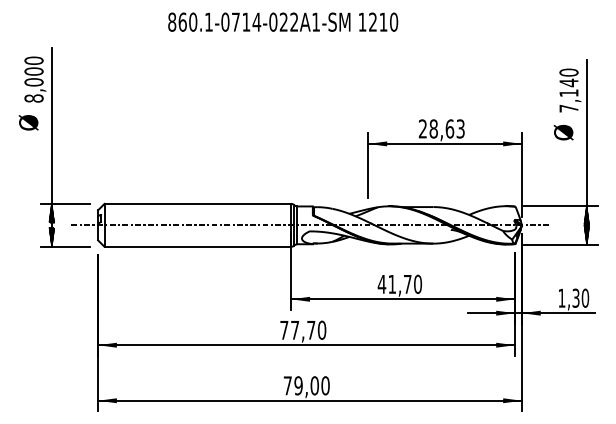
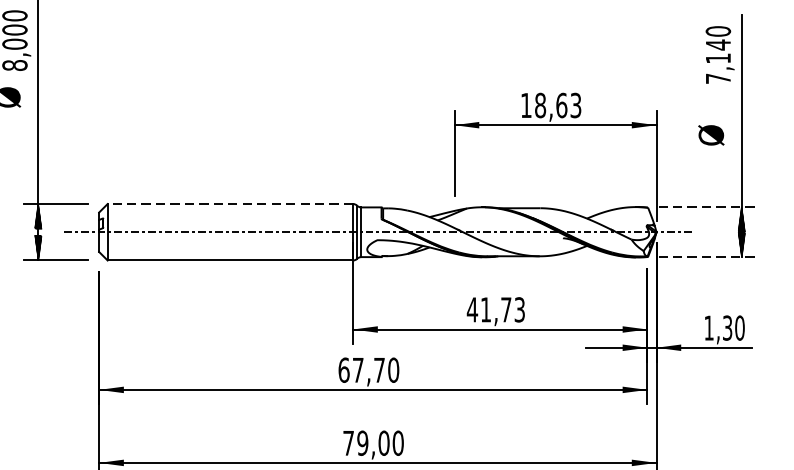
text: (422, 128) -> (525, 104), 28,63 -> 18,63
text: (563, 132) -> (711, 135), moved
line: (197, 203) -> (229, 203), solid -> dashed
line: (561, 206) -> (708, 207), solid -> dashed
line: (561, 244) -> (708, 257), solid -> dashed
text: (418, 283) -> (520, 308), 41,70 -> 41,73
text: (284, 329) -> (344, 369), 77,70 -> 67,70

